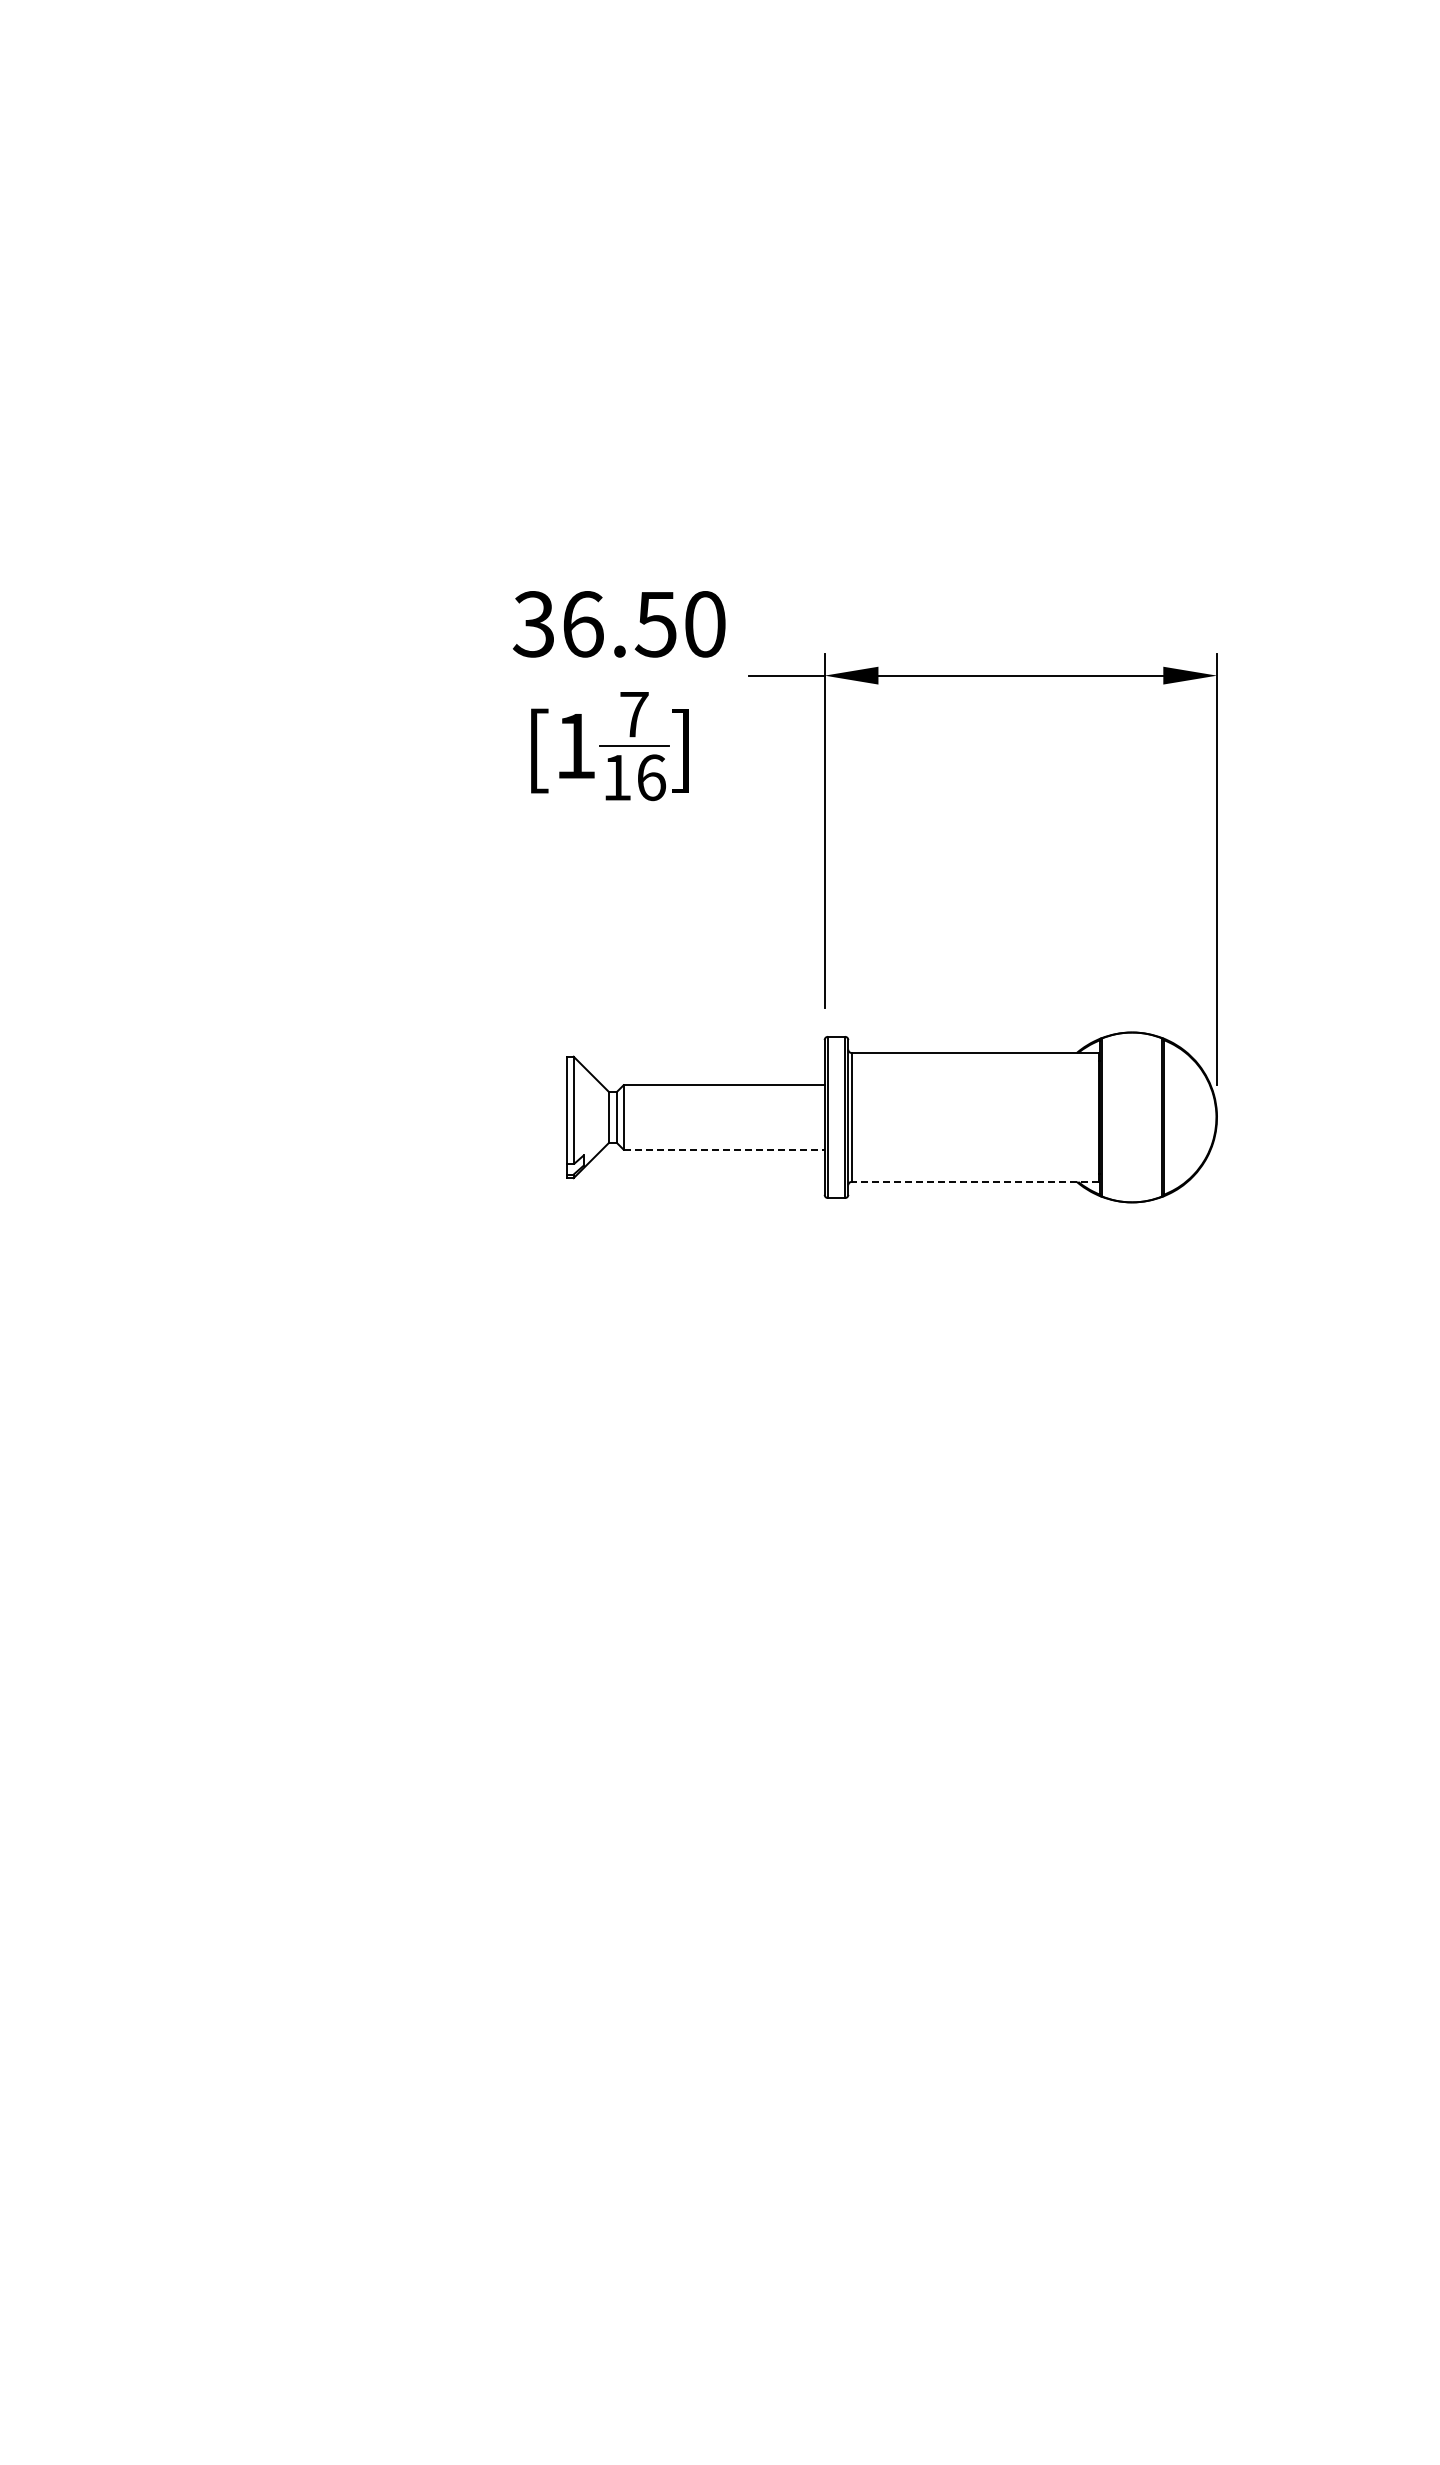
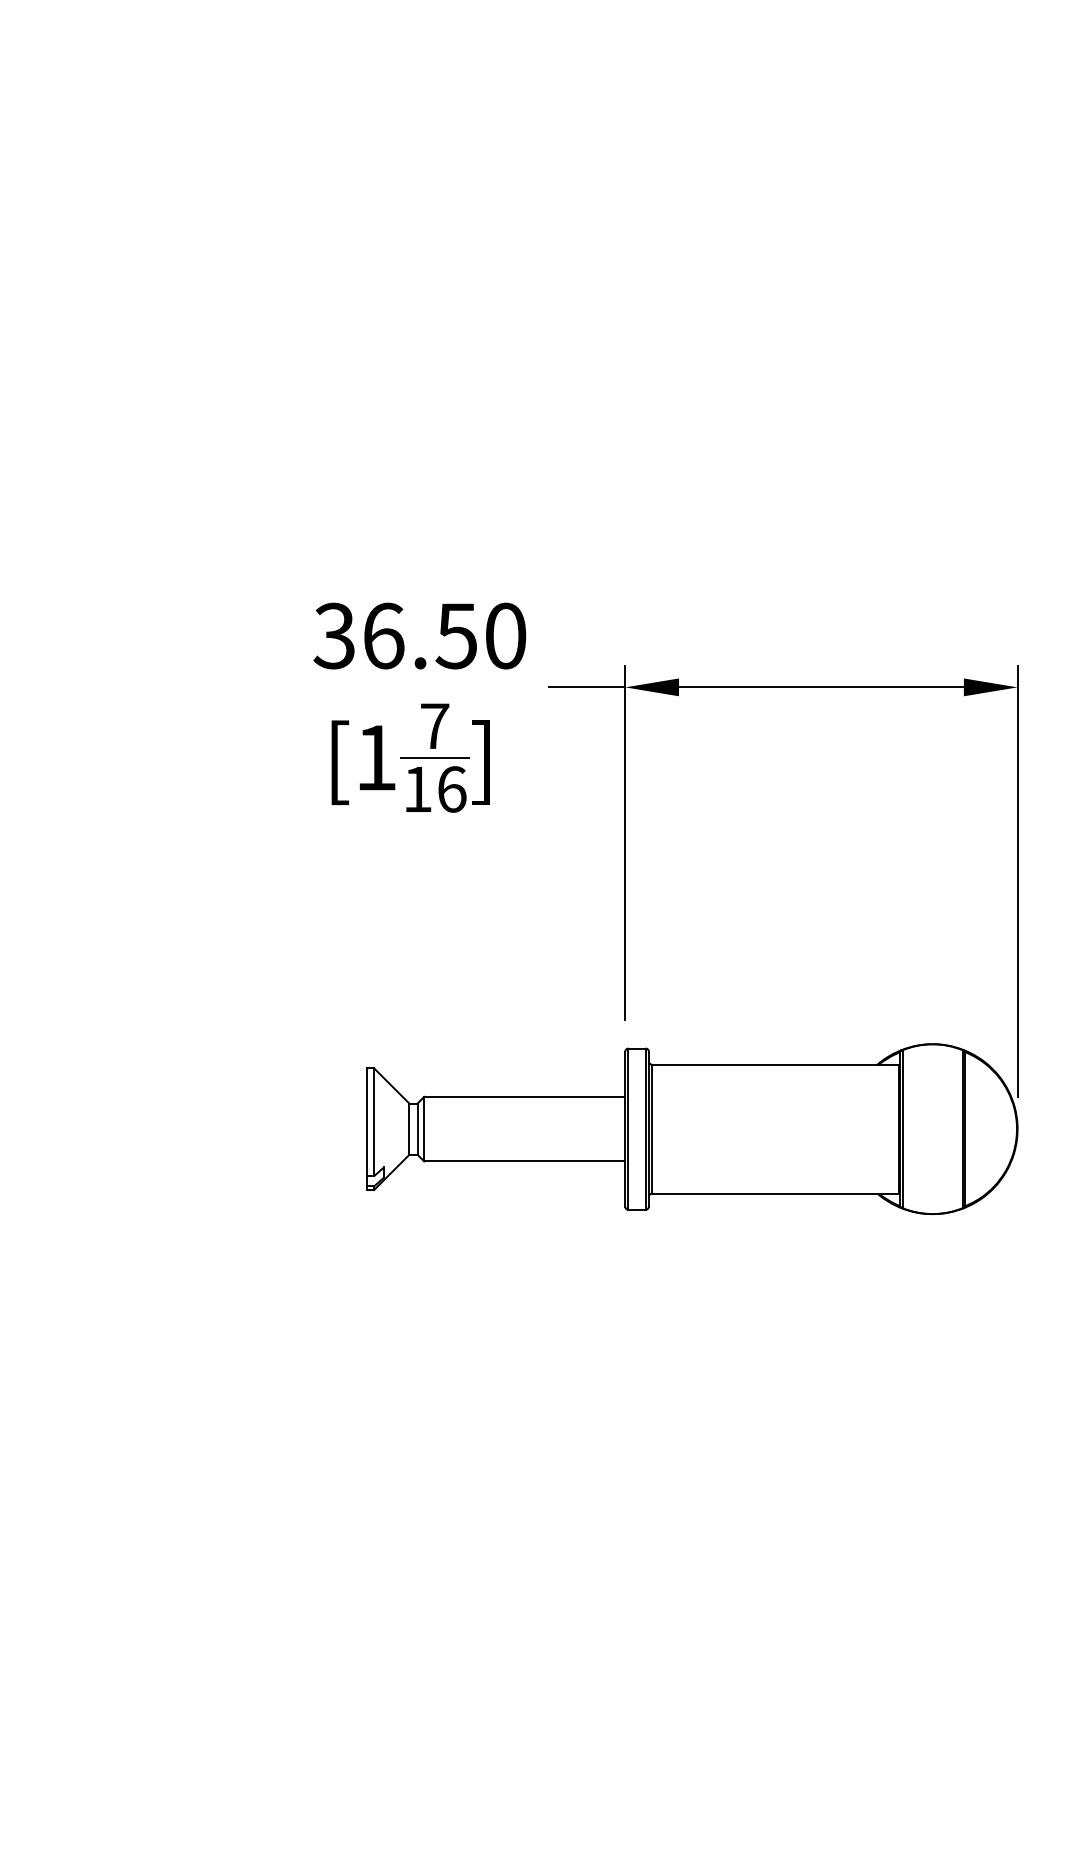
line: (724, 1149) -> (525, 1161), dashed -> solid
line: (975, 1181) -> (776, 1193), dashed -> solid

